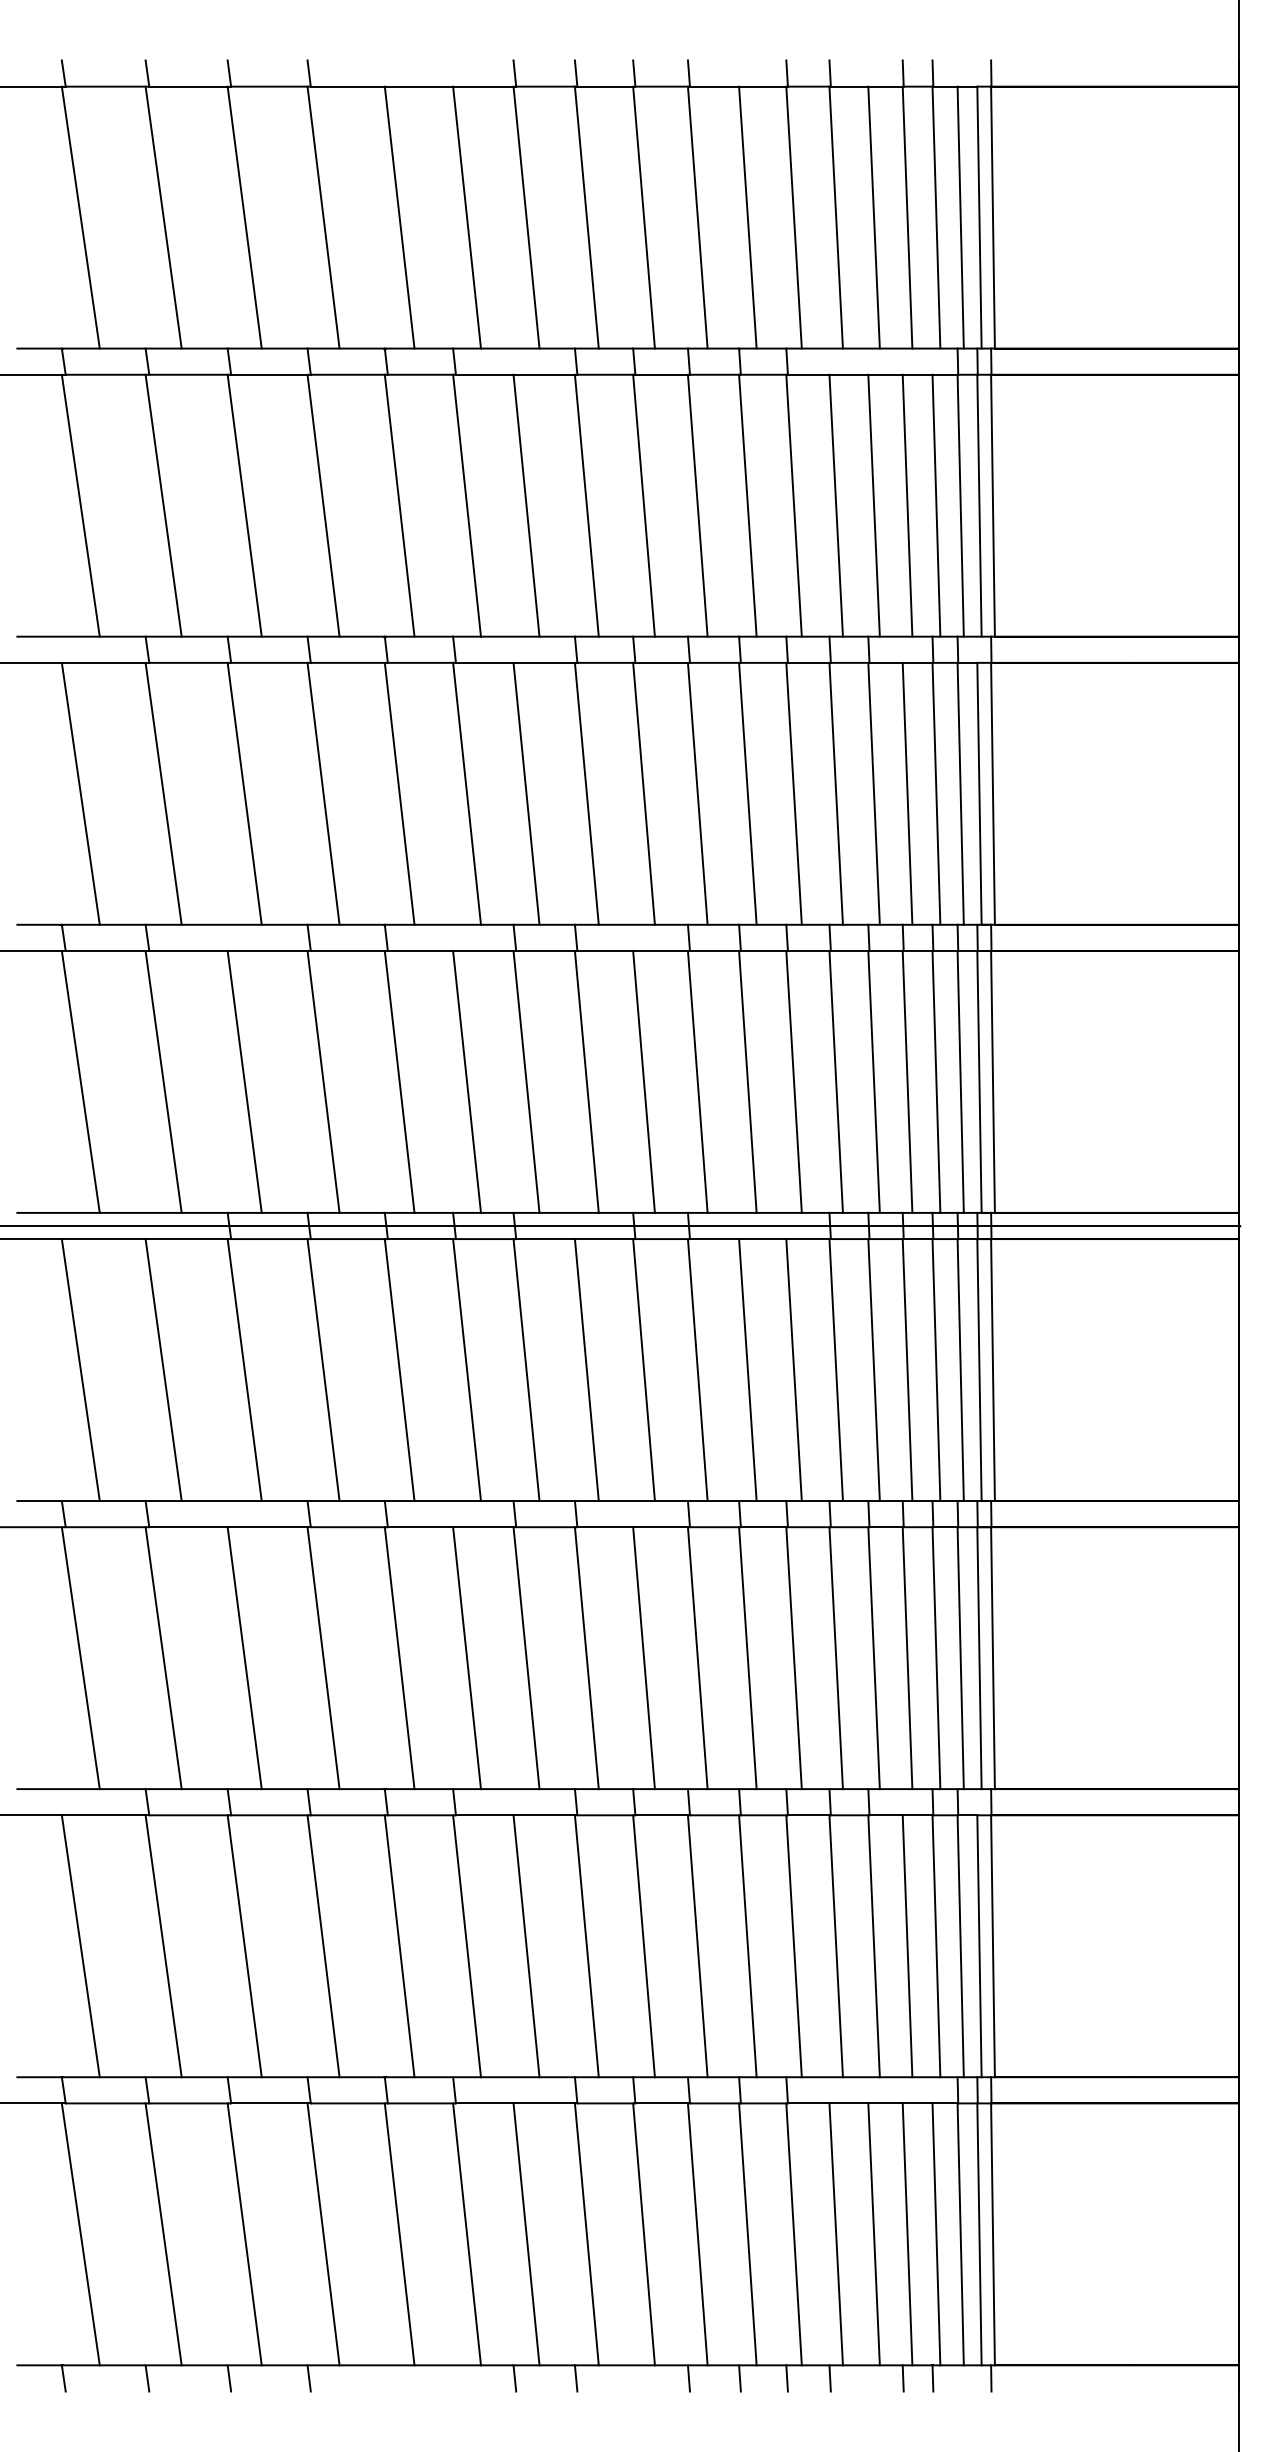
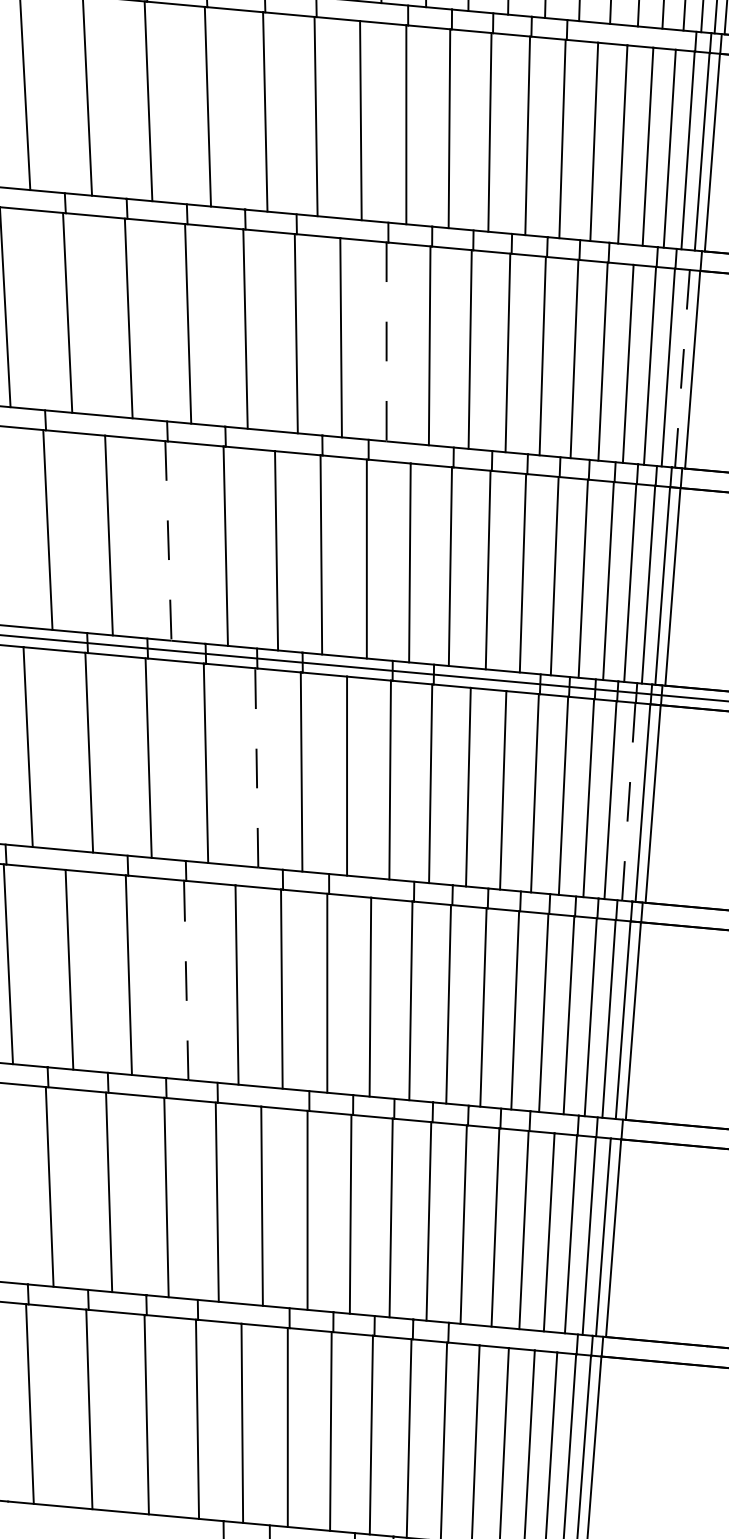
line: (586, 793) -> (386, 341), solid -> dashed
line: (979, 793) -> (682, 368), solid -> dashed
line: (323, 1081) -> (168, 540), solid -> dashed
line: (467, 1370) -> (257, 768), solid -> dashed
line: (960, 1370) -> (628, 802), solid -> dashed
line: (399, 1658) -> (186, 980), solid -> dashed
line: (229, 2378) -> (8, 1511), removed
line: (308, 2378) -> (68, 1517), removed

